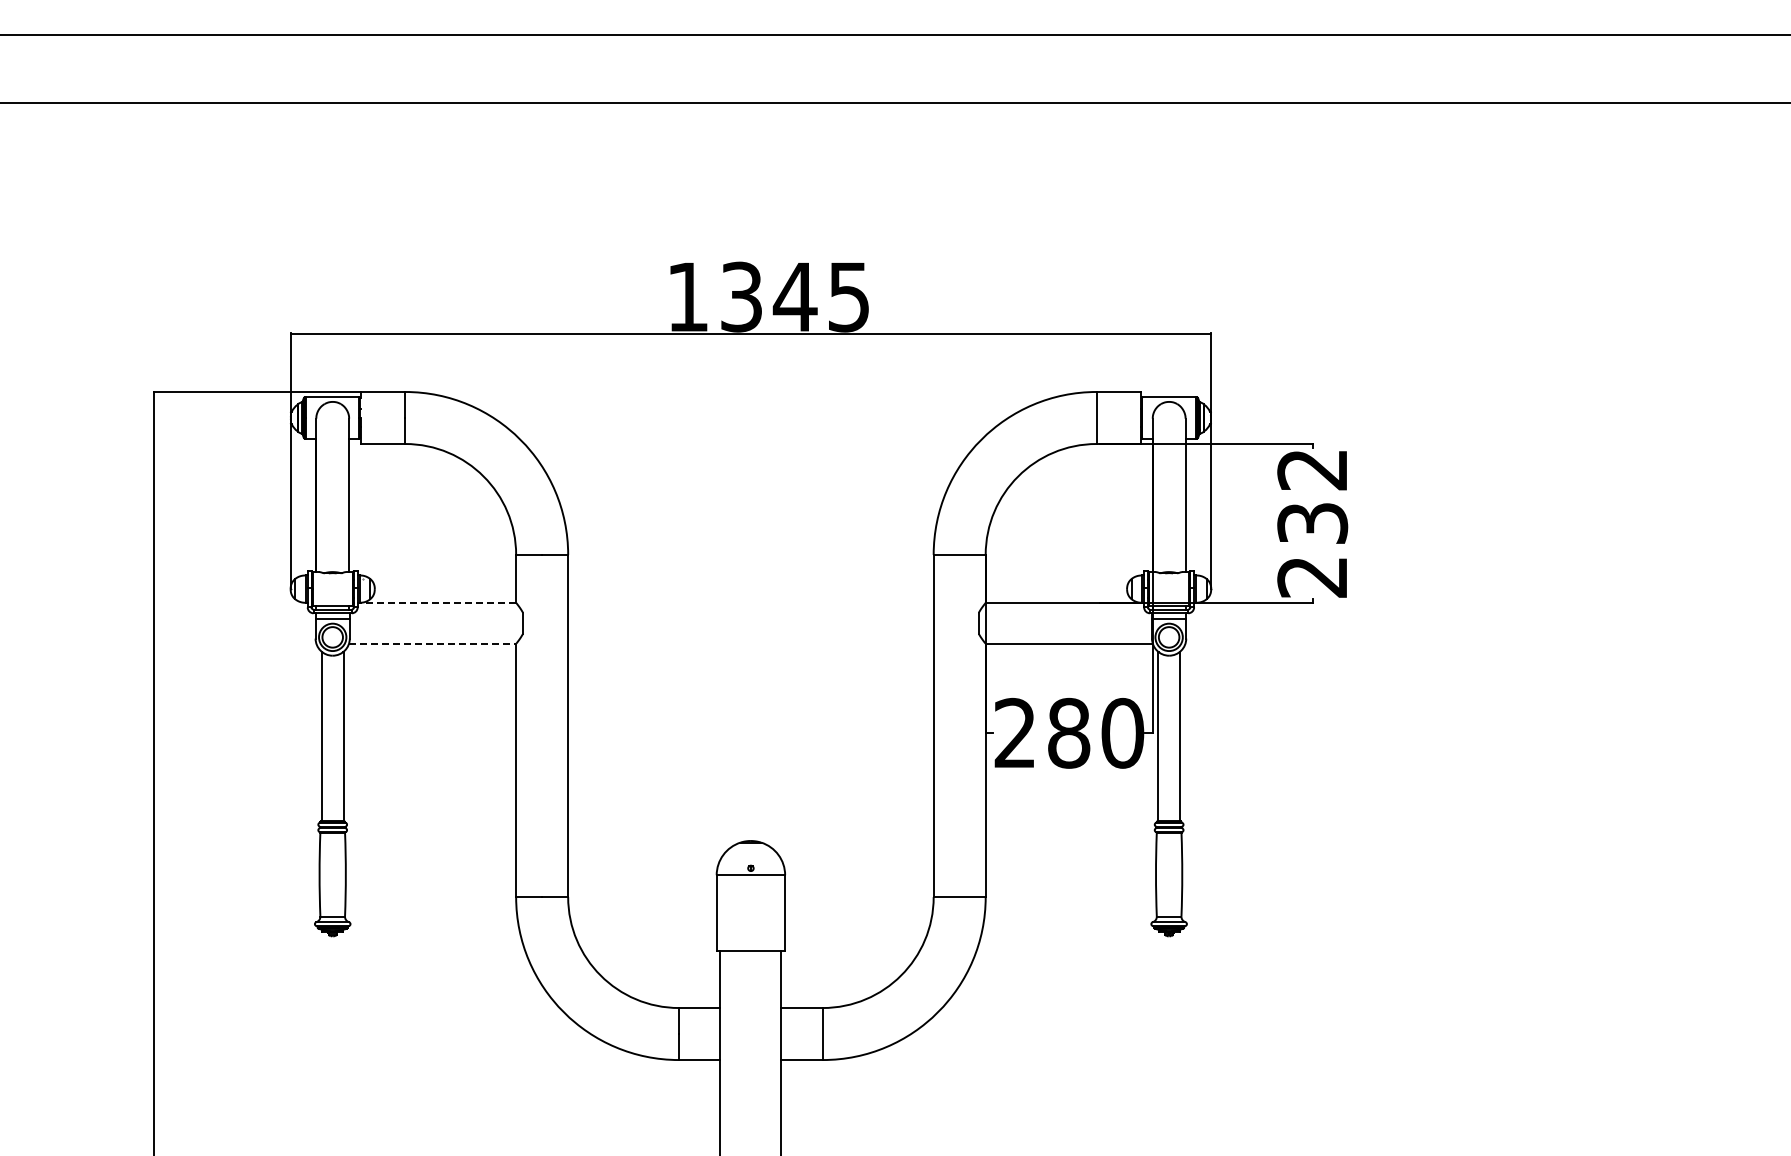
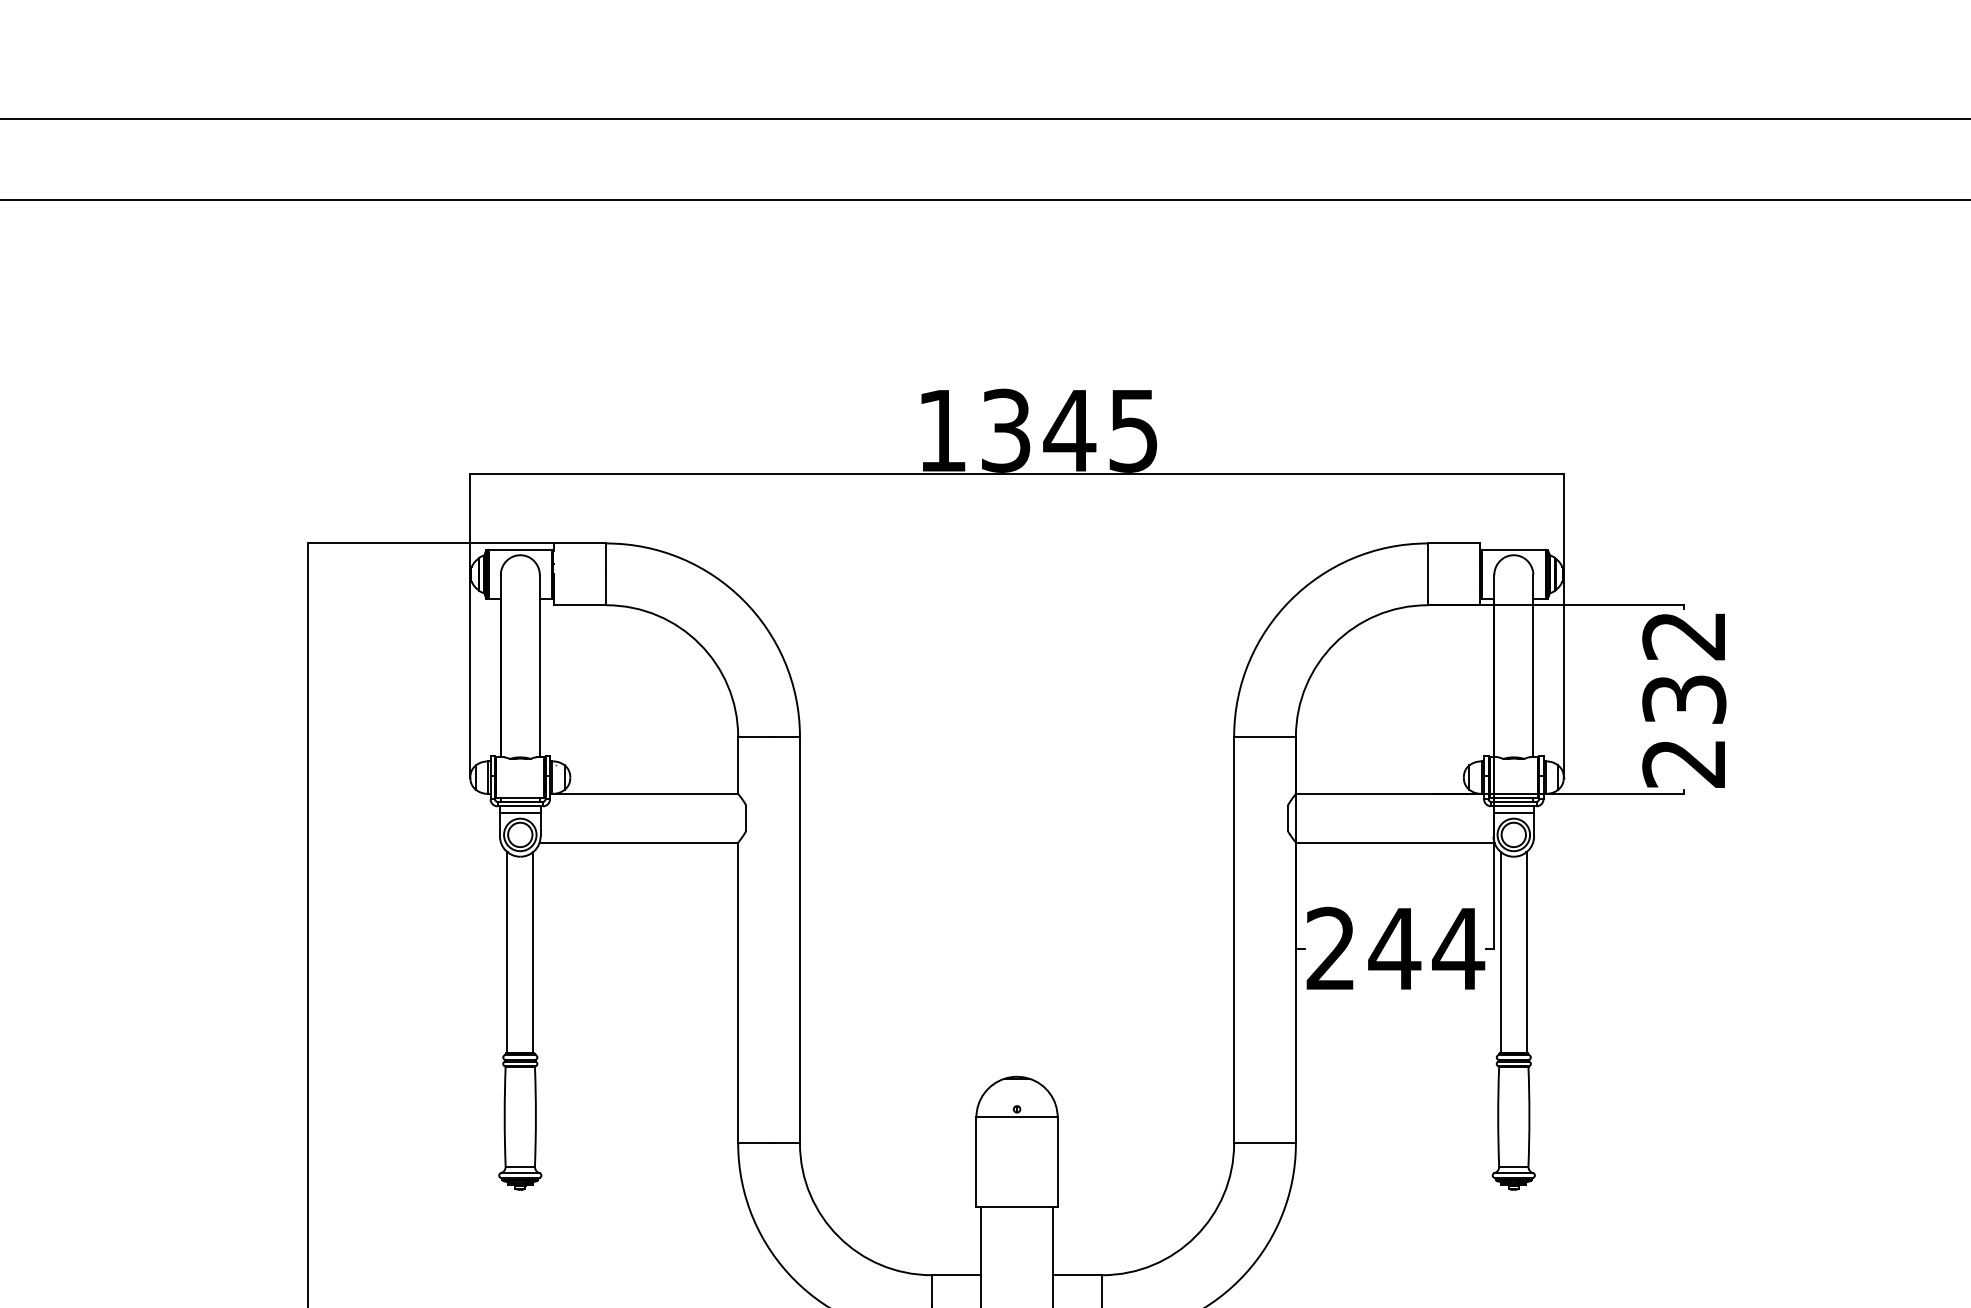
line: (437, 602) -> (644, 793), dashed -> solid
line: (432, 643) -> (638, 842), dashed -> solid
text: (1095, 732) -> (1426, 947), 280 -> 244

